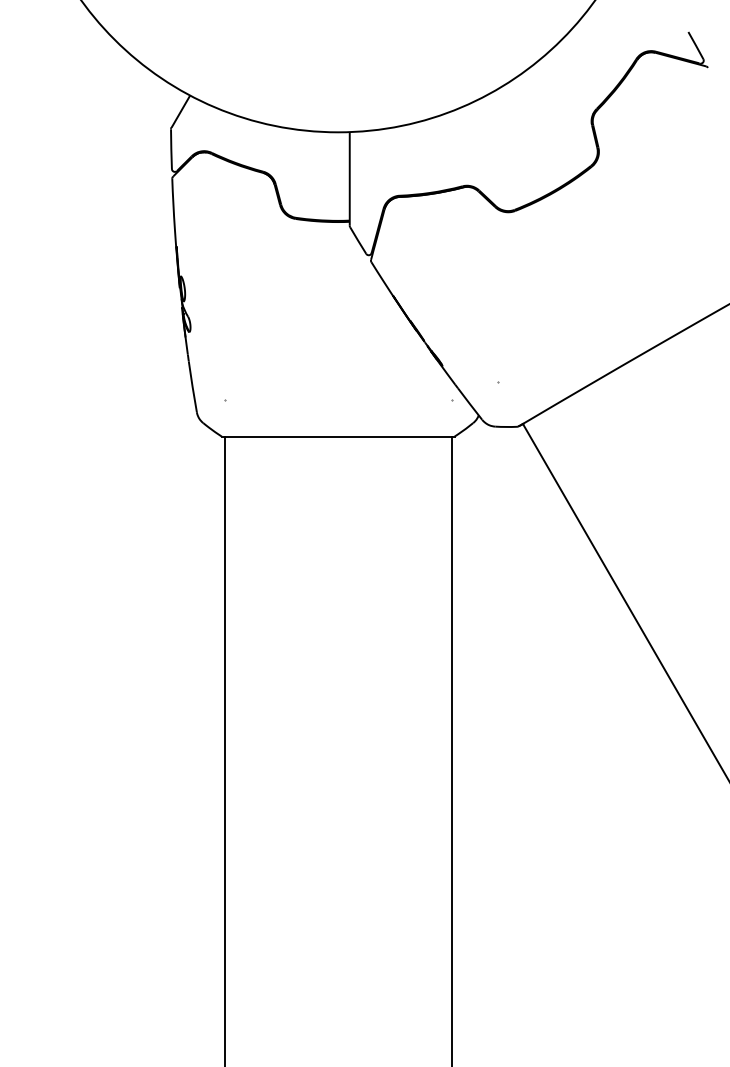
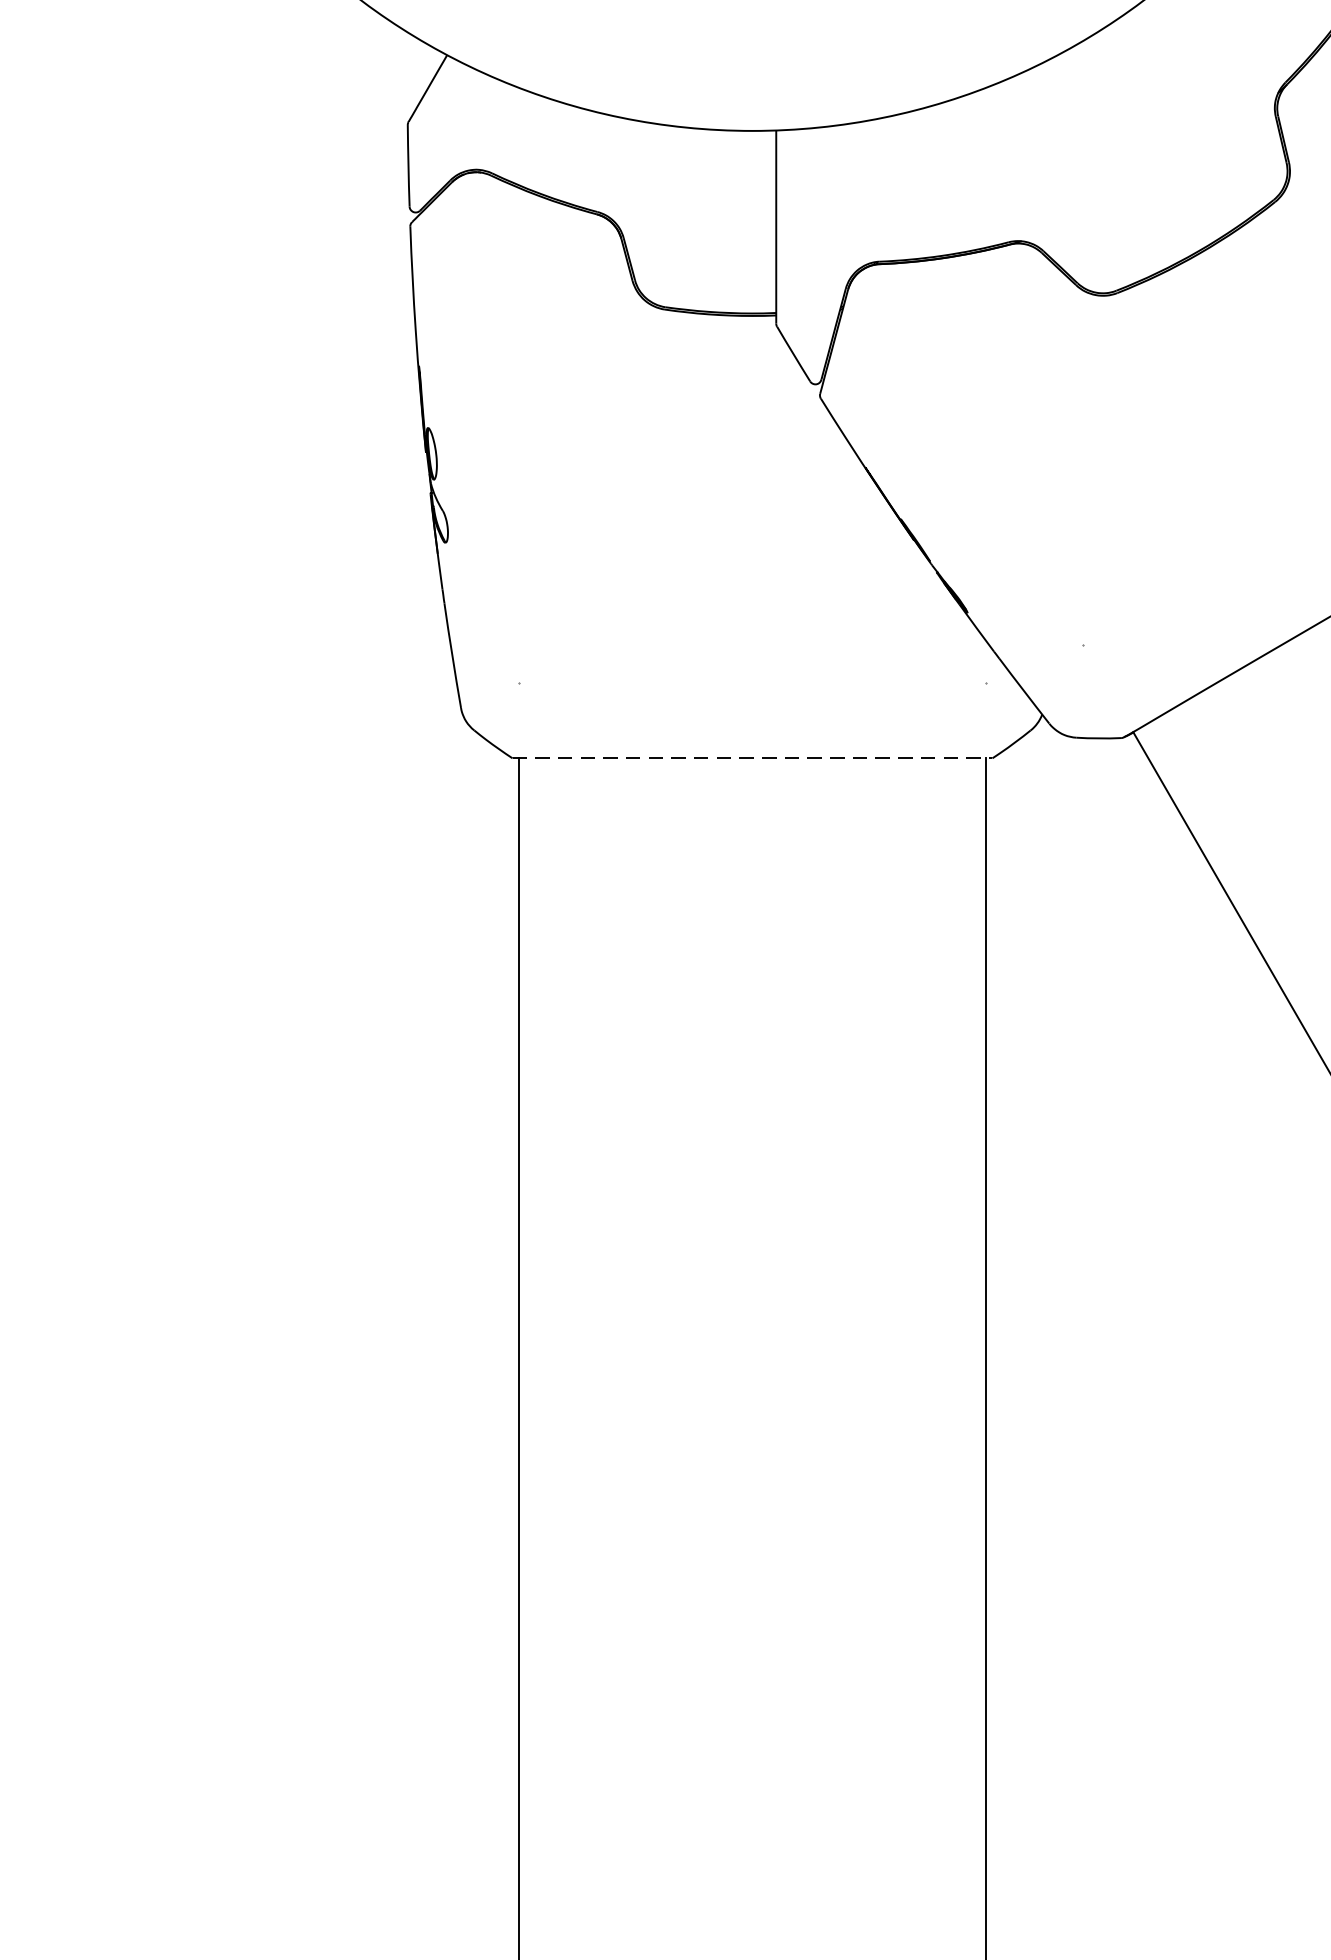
line: (338, 436) -> (753, 758), solid -> dashed

